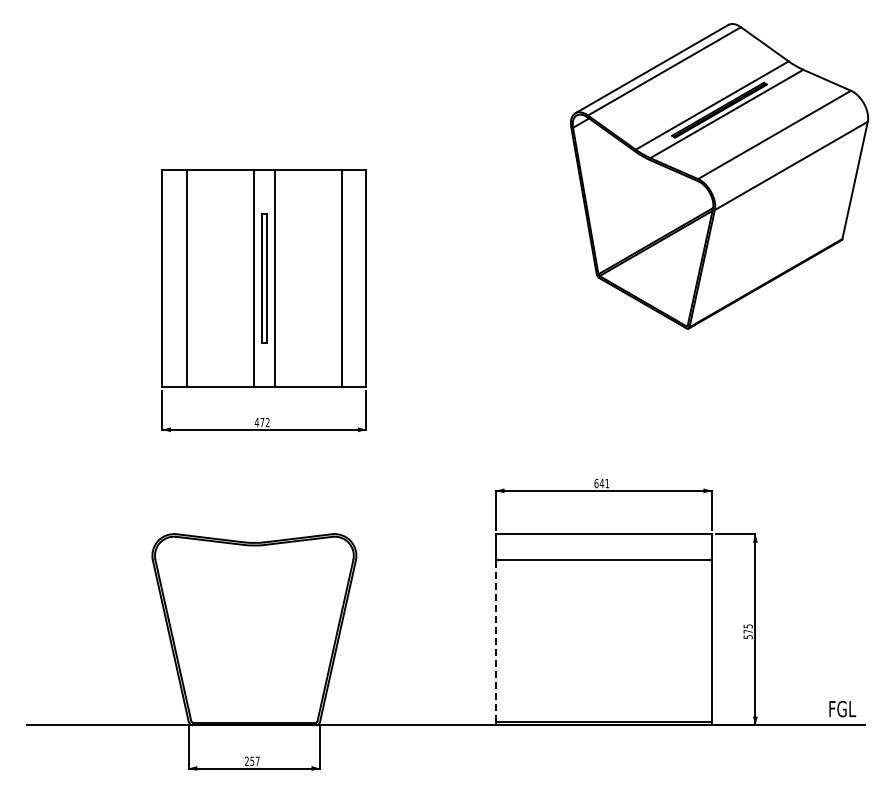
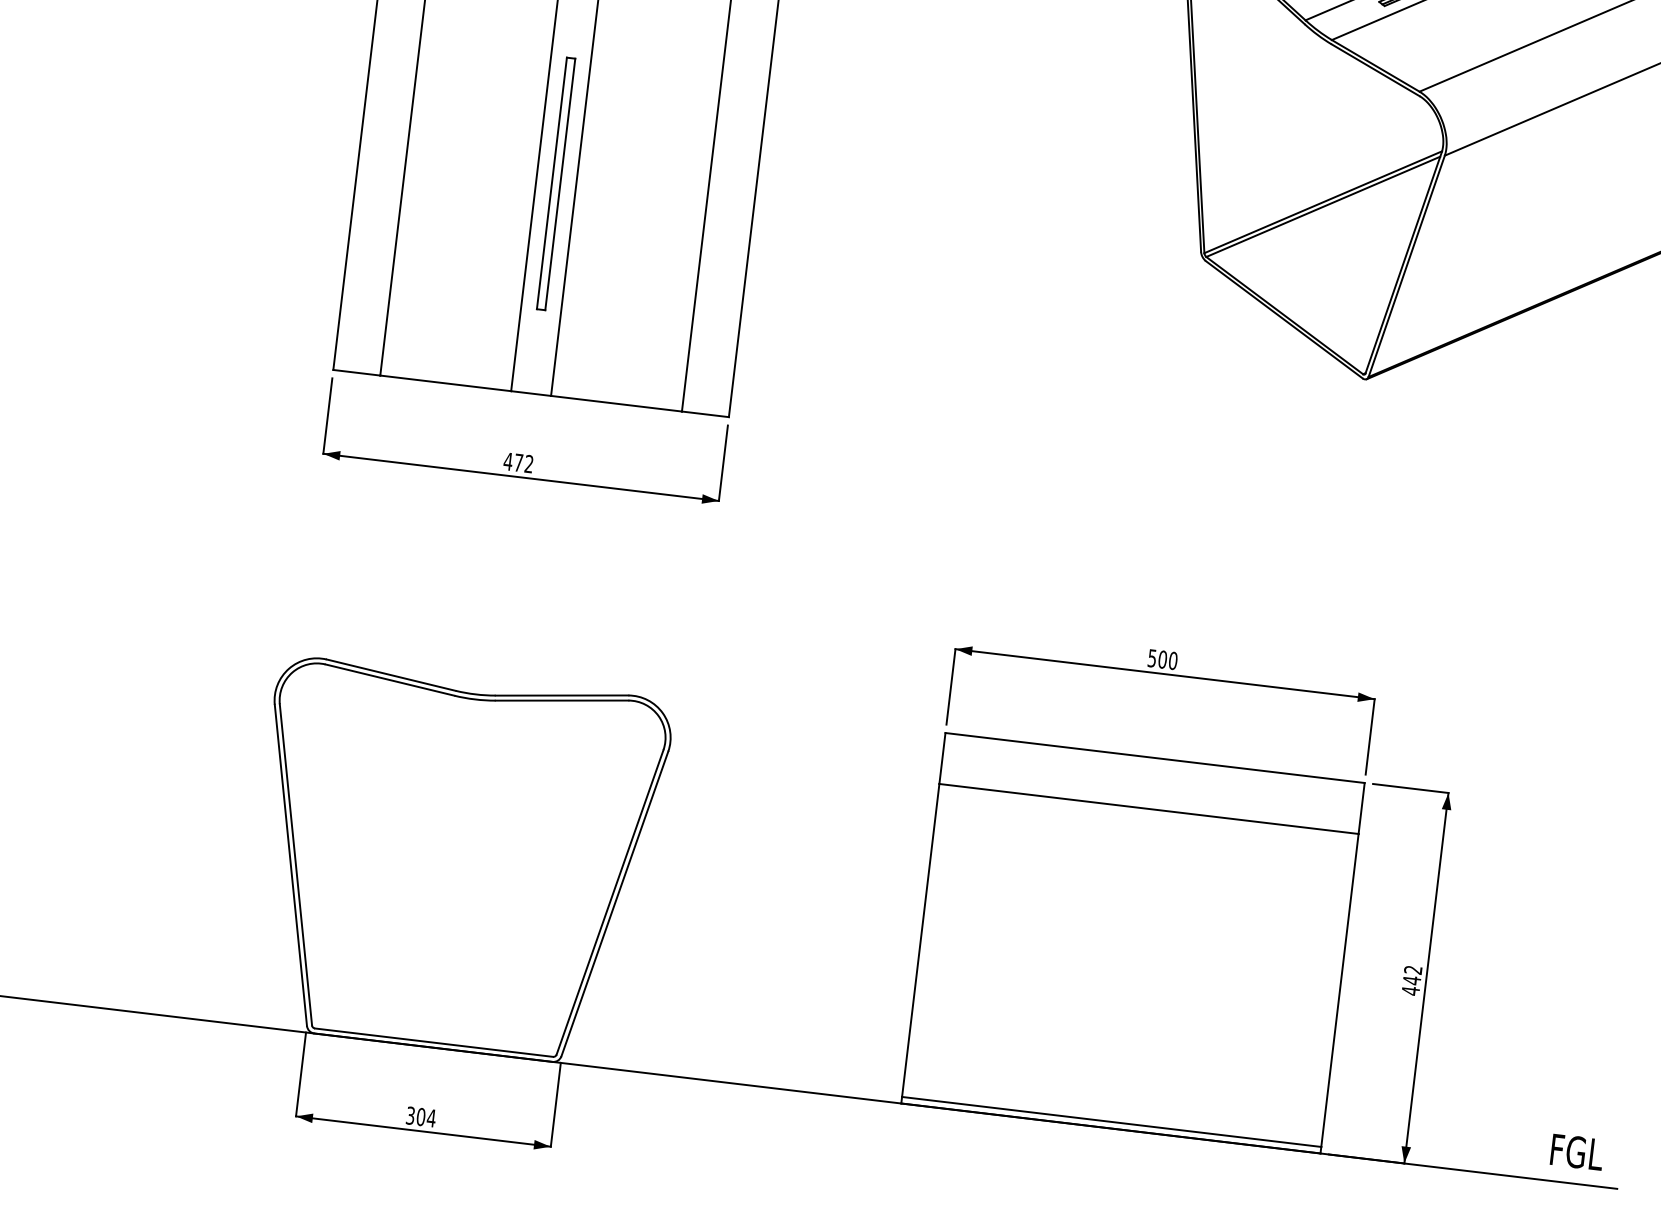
text: (601, 483) -> (1161, 659), 641 -> 500
text: (747, 631) -> (1410, 979), 575 -> 442
line: (495, 641) -> (920, 941), dashed -> solid
text: (252, 760) -> (421, 1115), 257 -> 304

